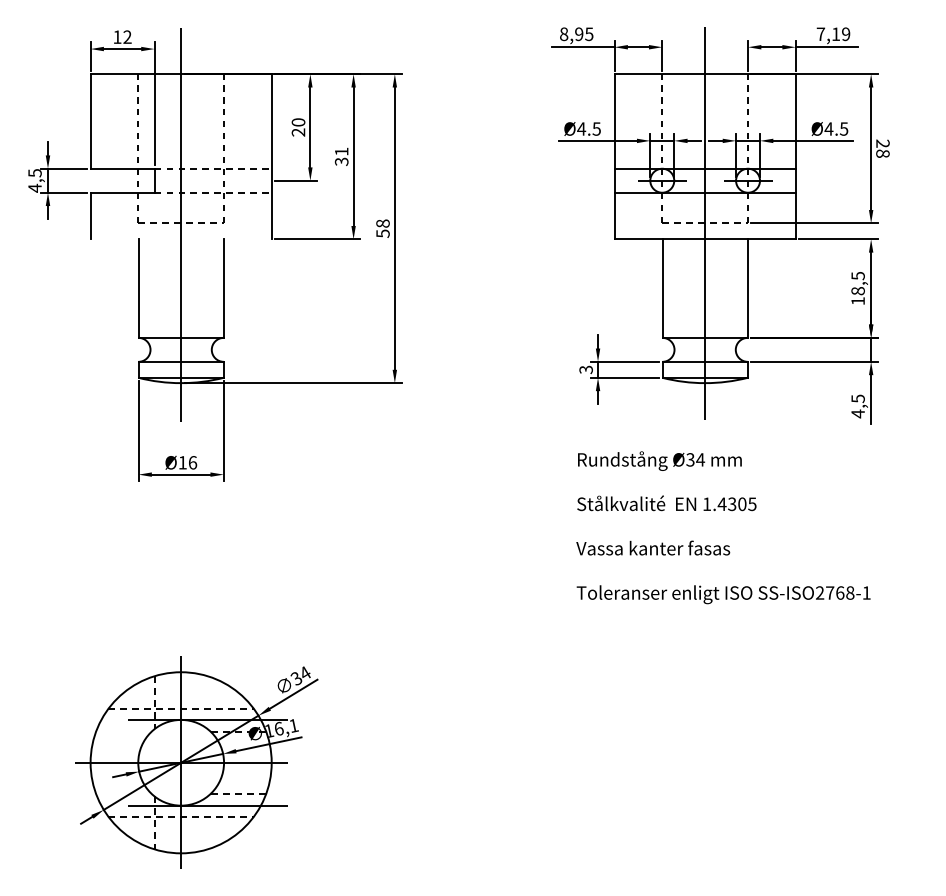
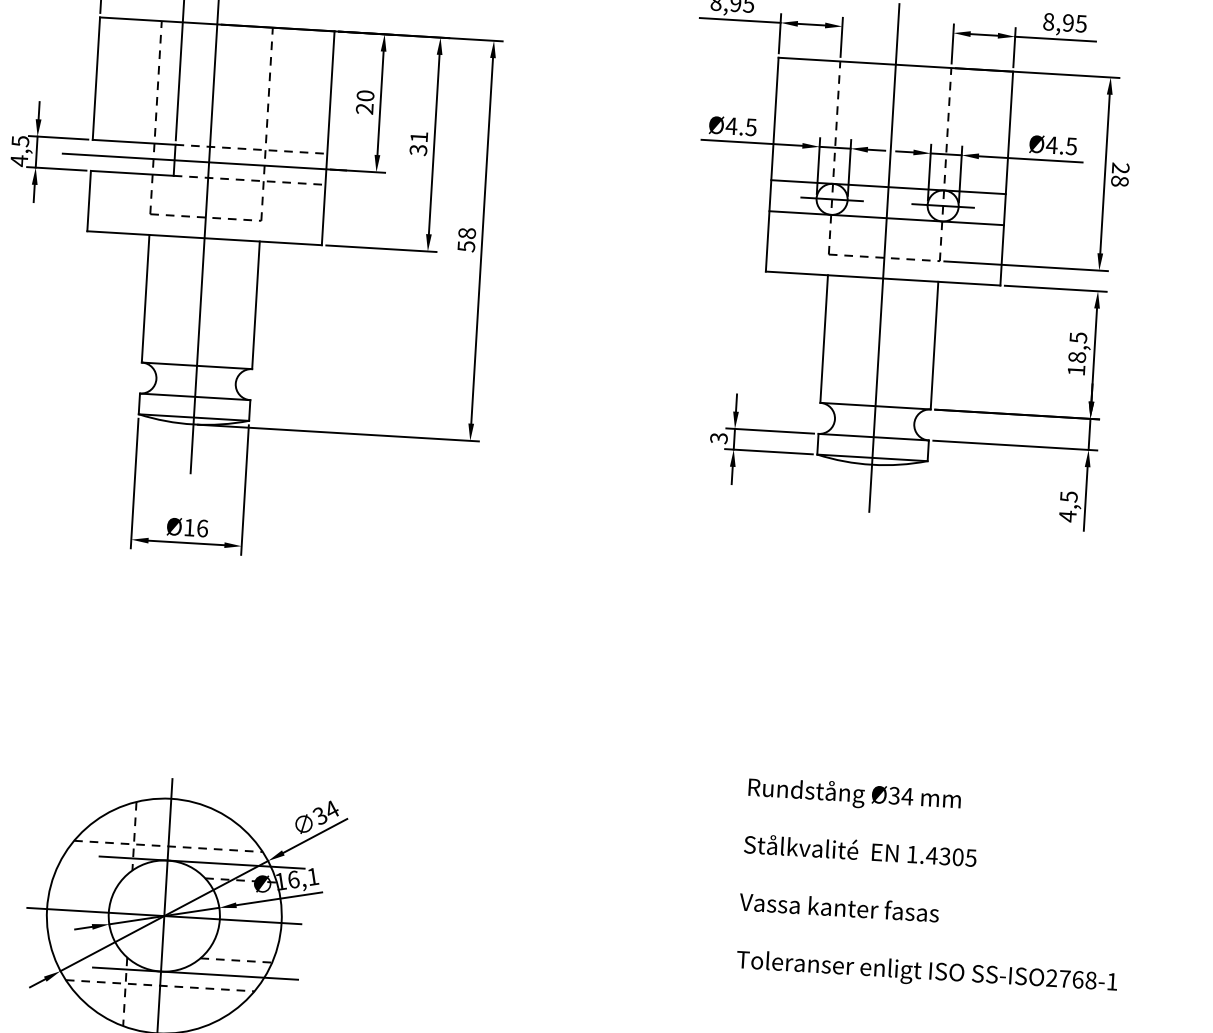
text: (833, 34) -> (1065, 23), 7,19 -> 8,95
line: (177, 180) -> (204, 161), added
line: (180, 239) -> (203, 238), added
text: (723, 527) -> (931, 885), moved

